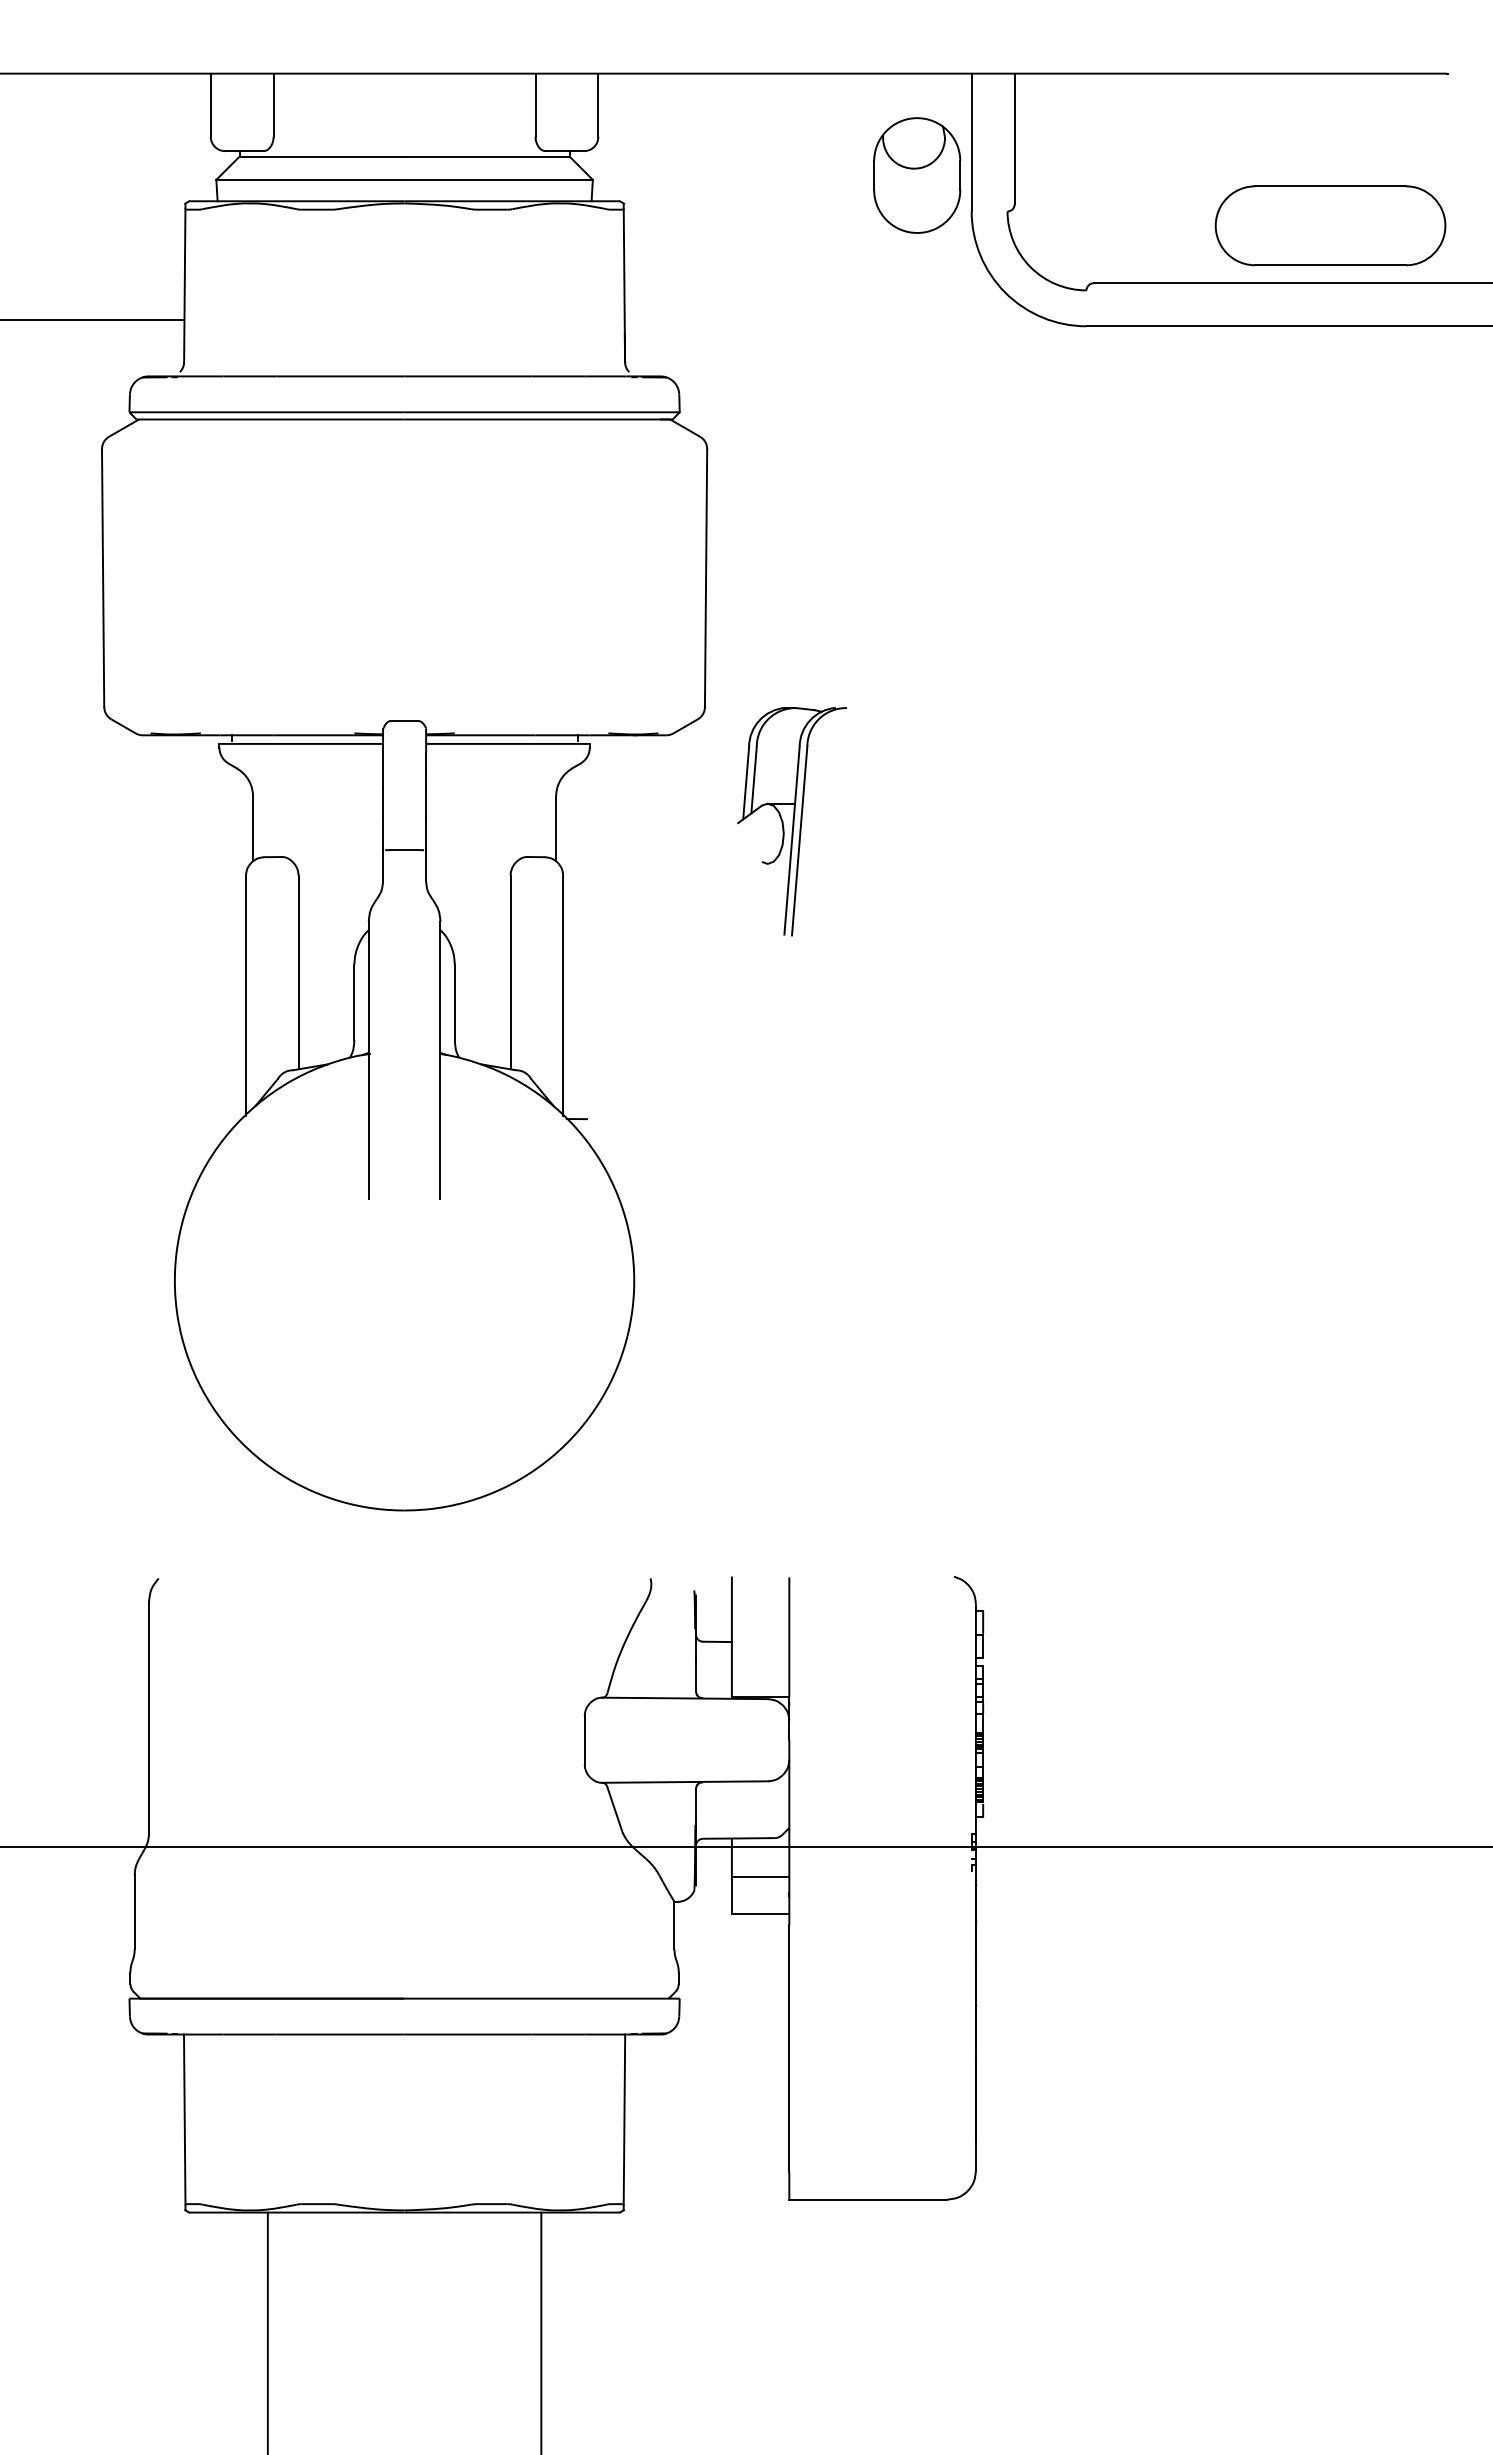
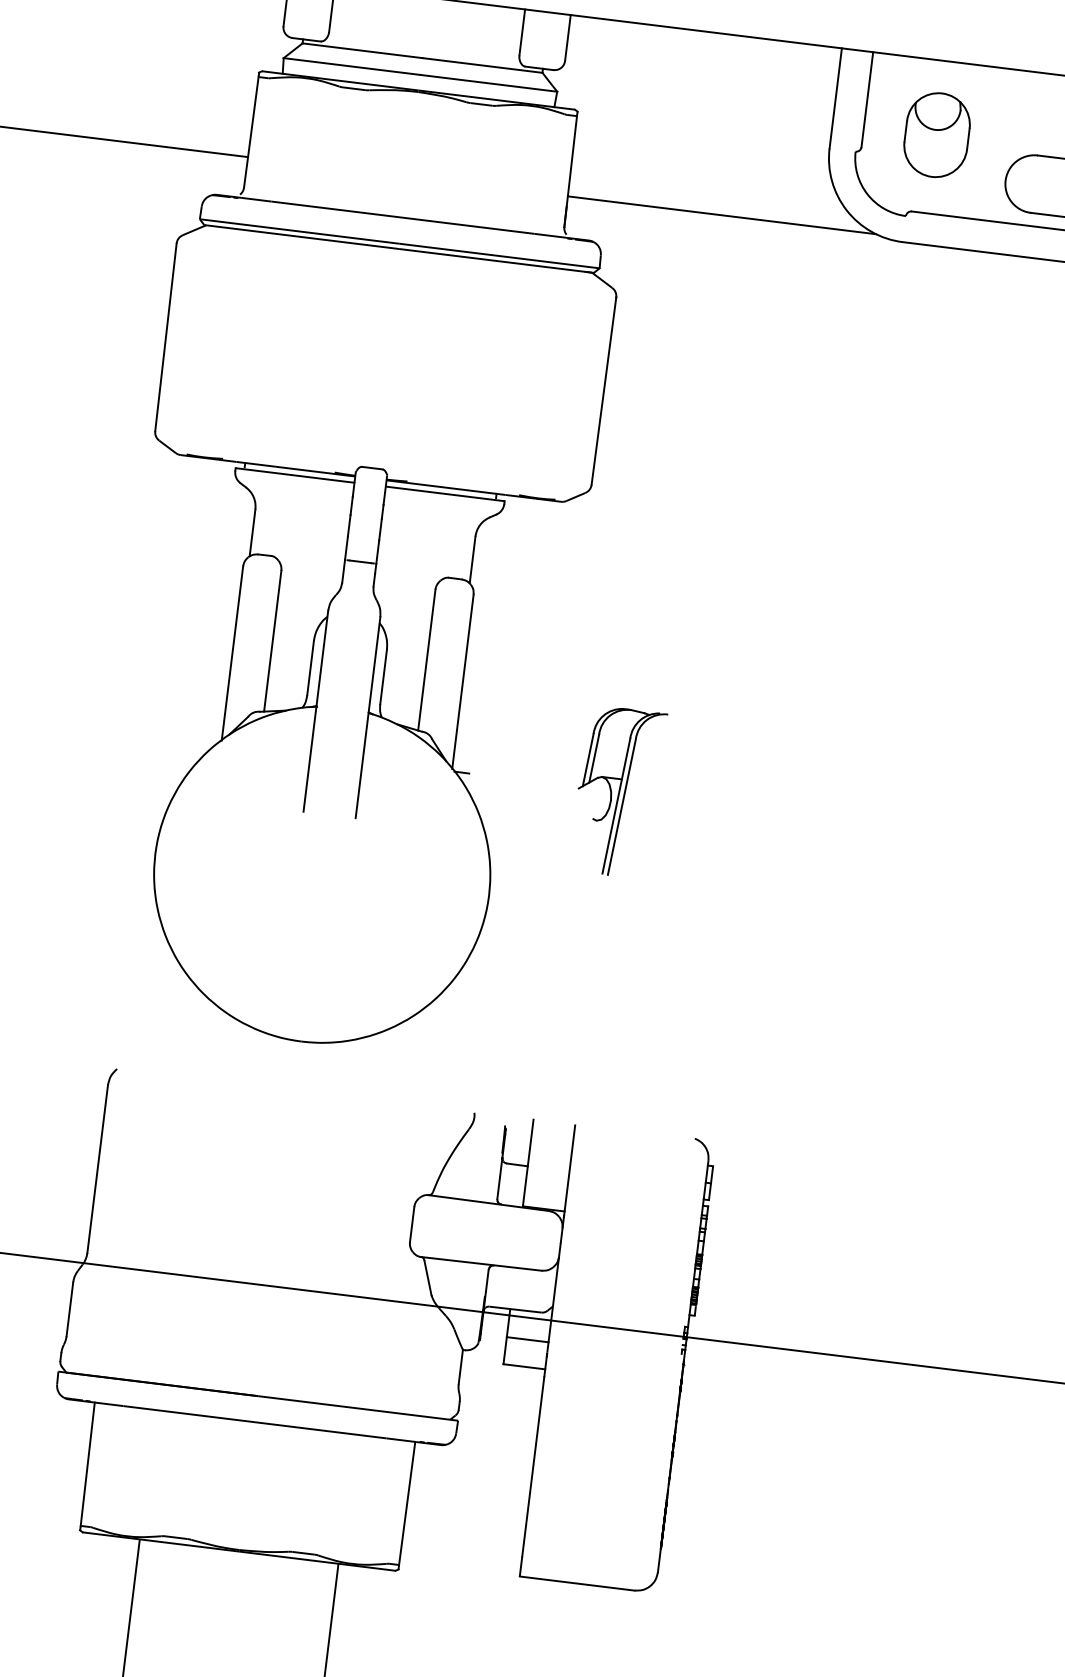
part: (917, 175) -> (937, 135), moved
line: (836, 320) -> (721, 215), added
part: (791, 821) -> (617, 792), moved

